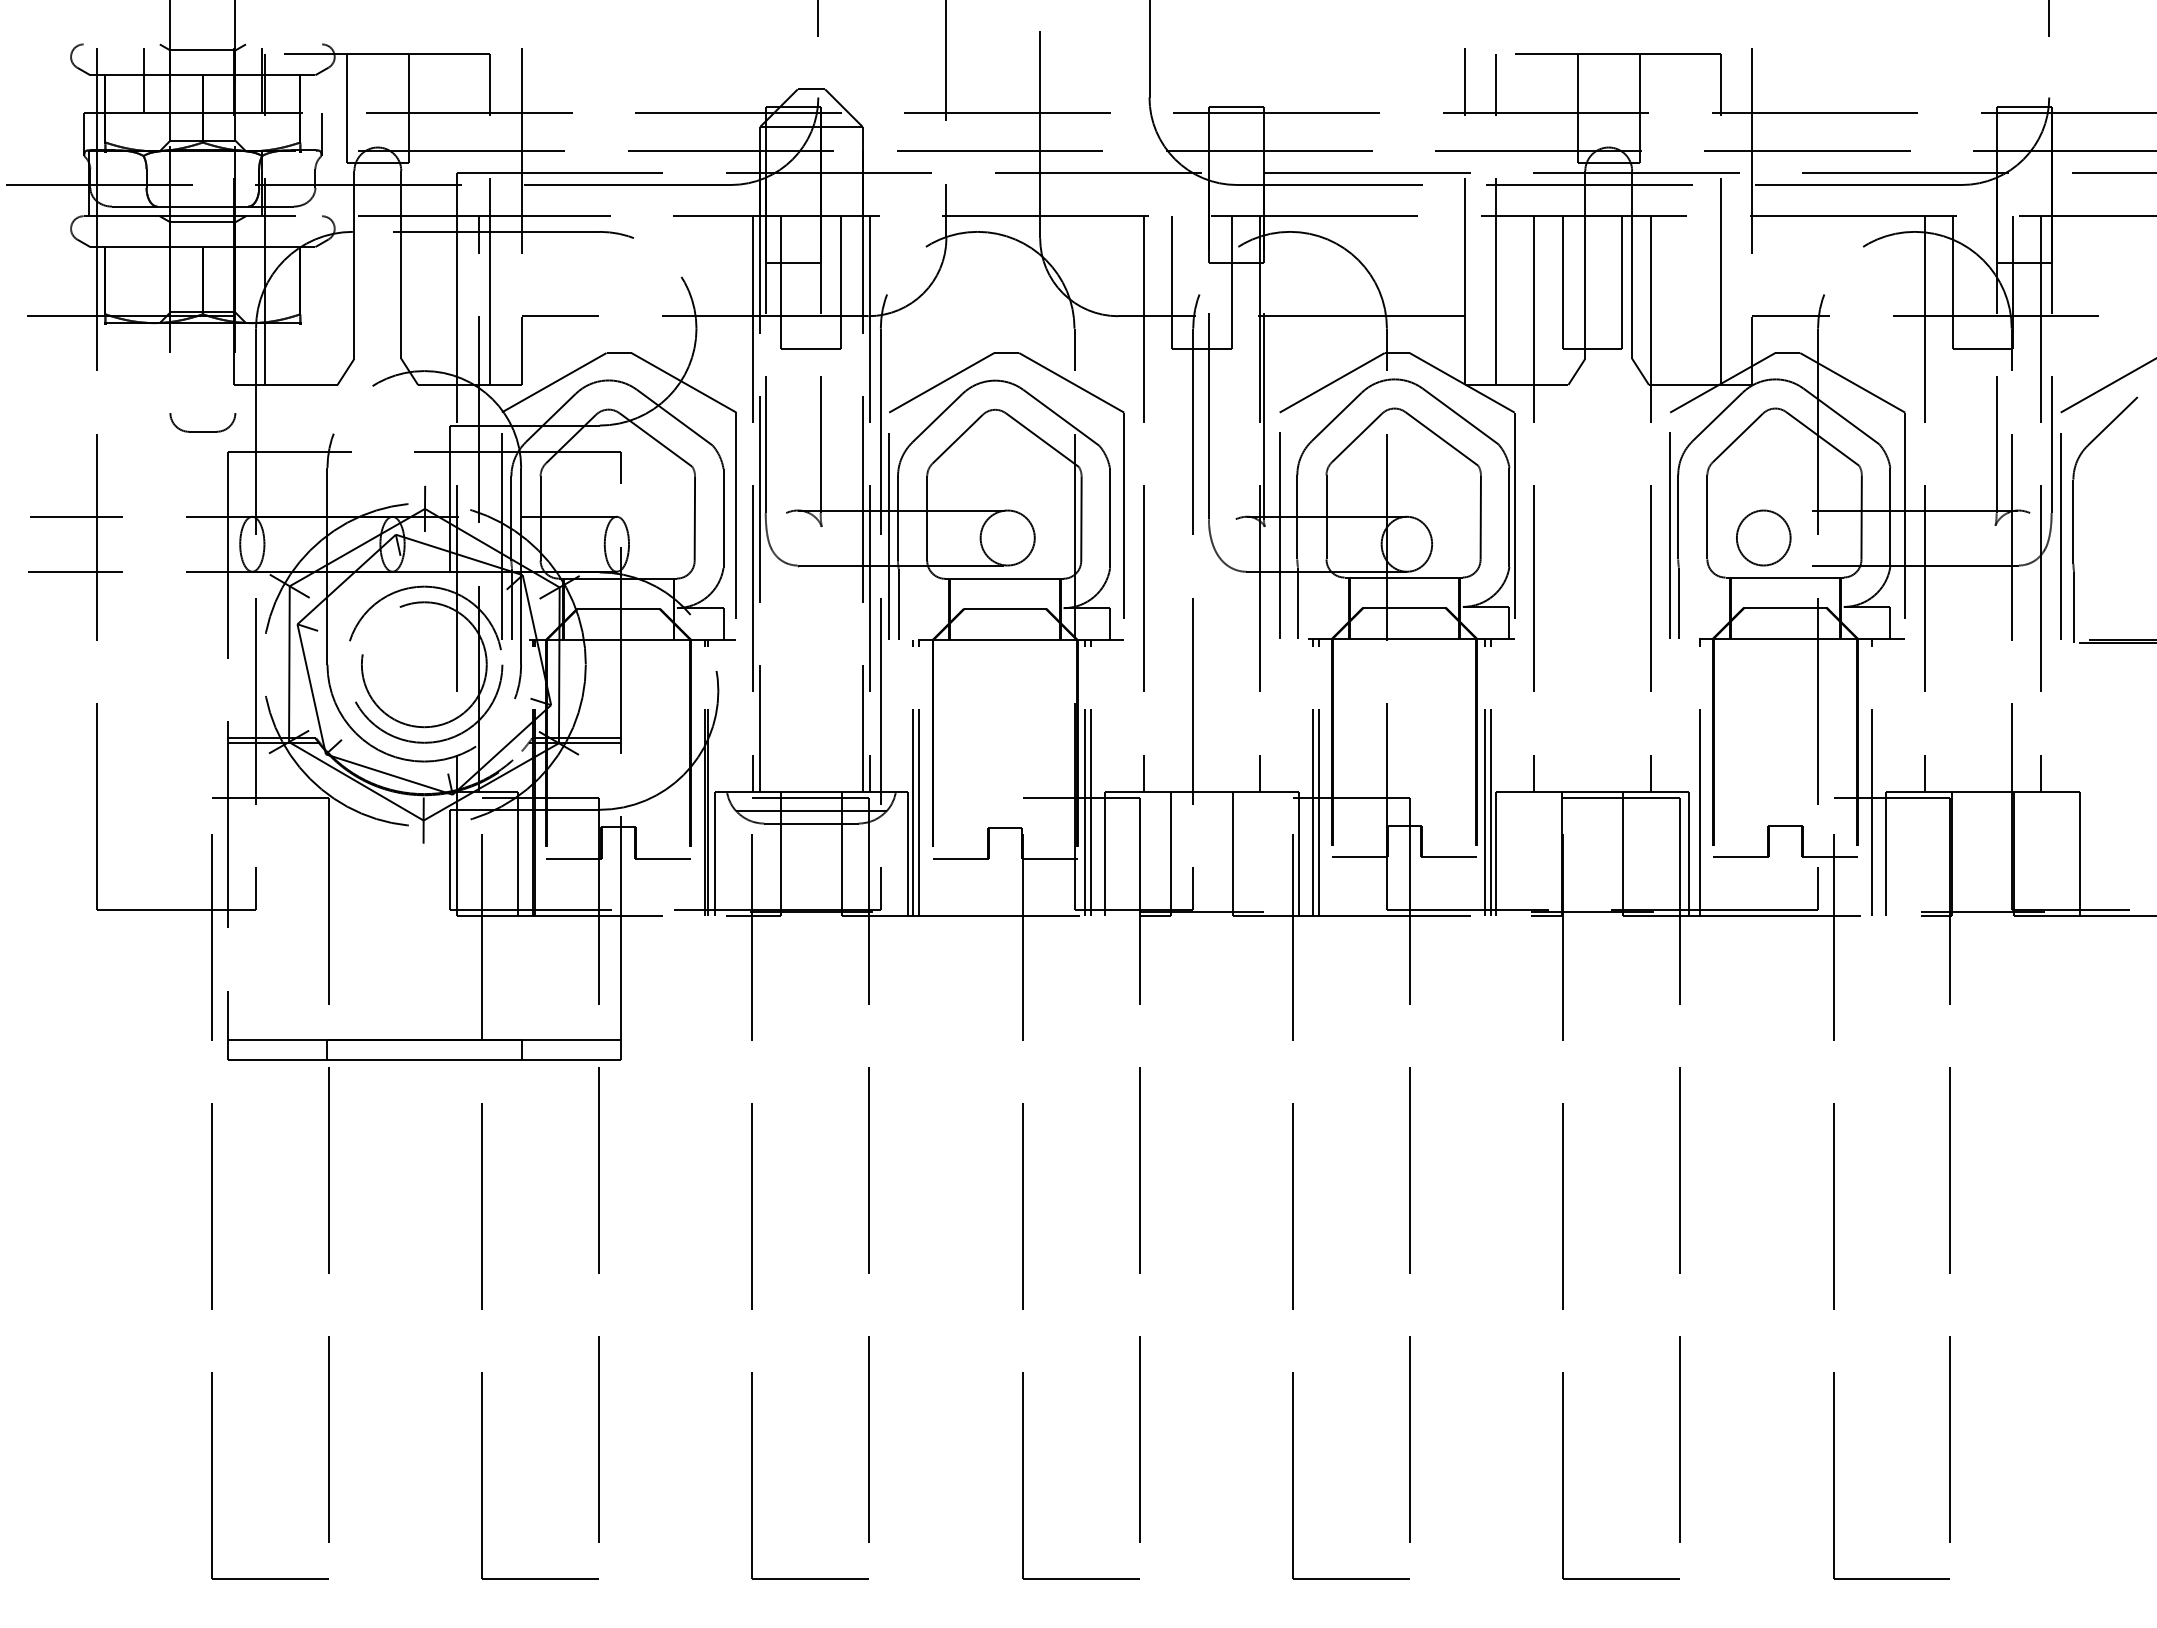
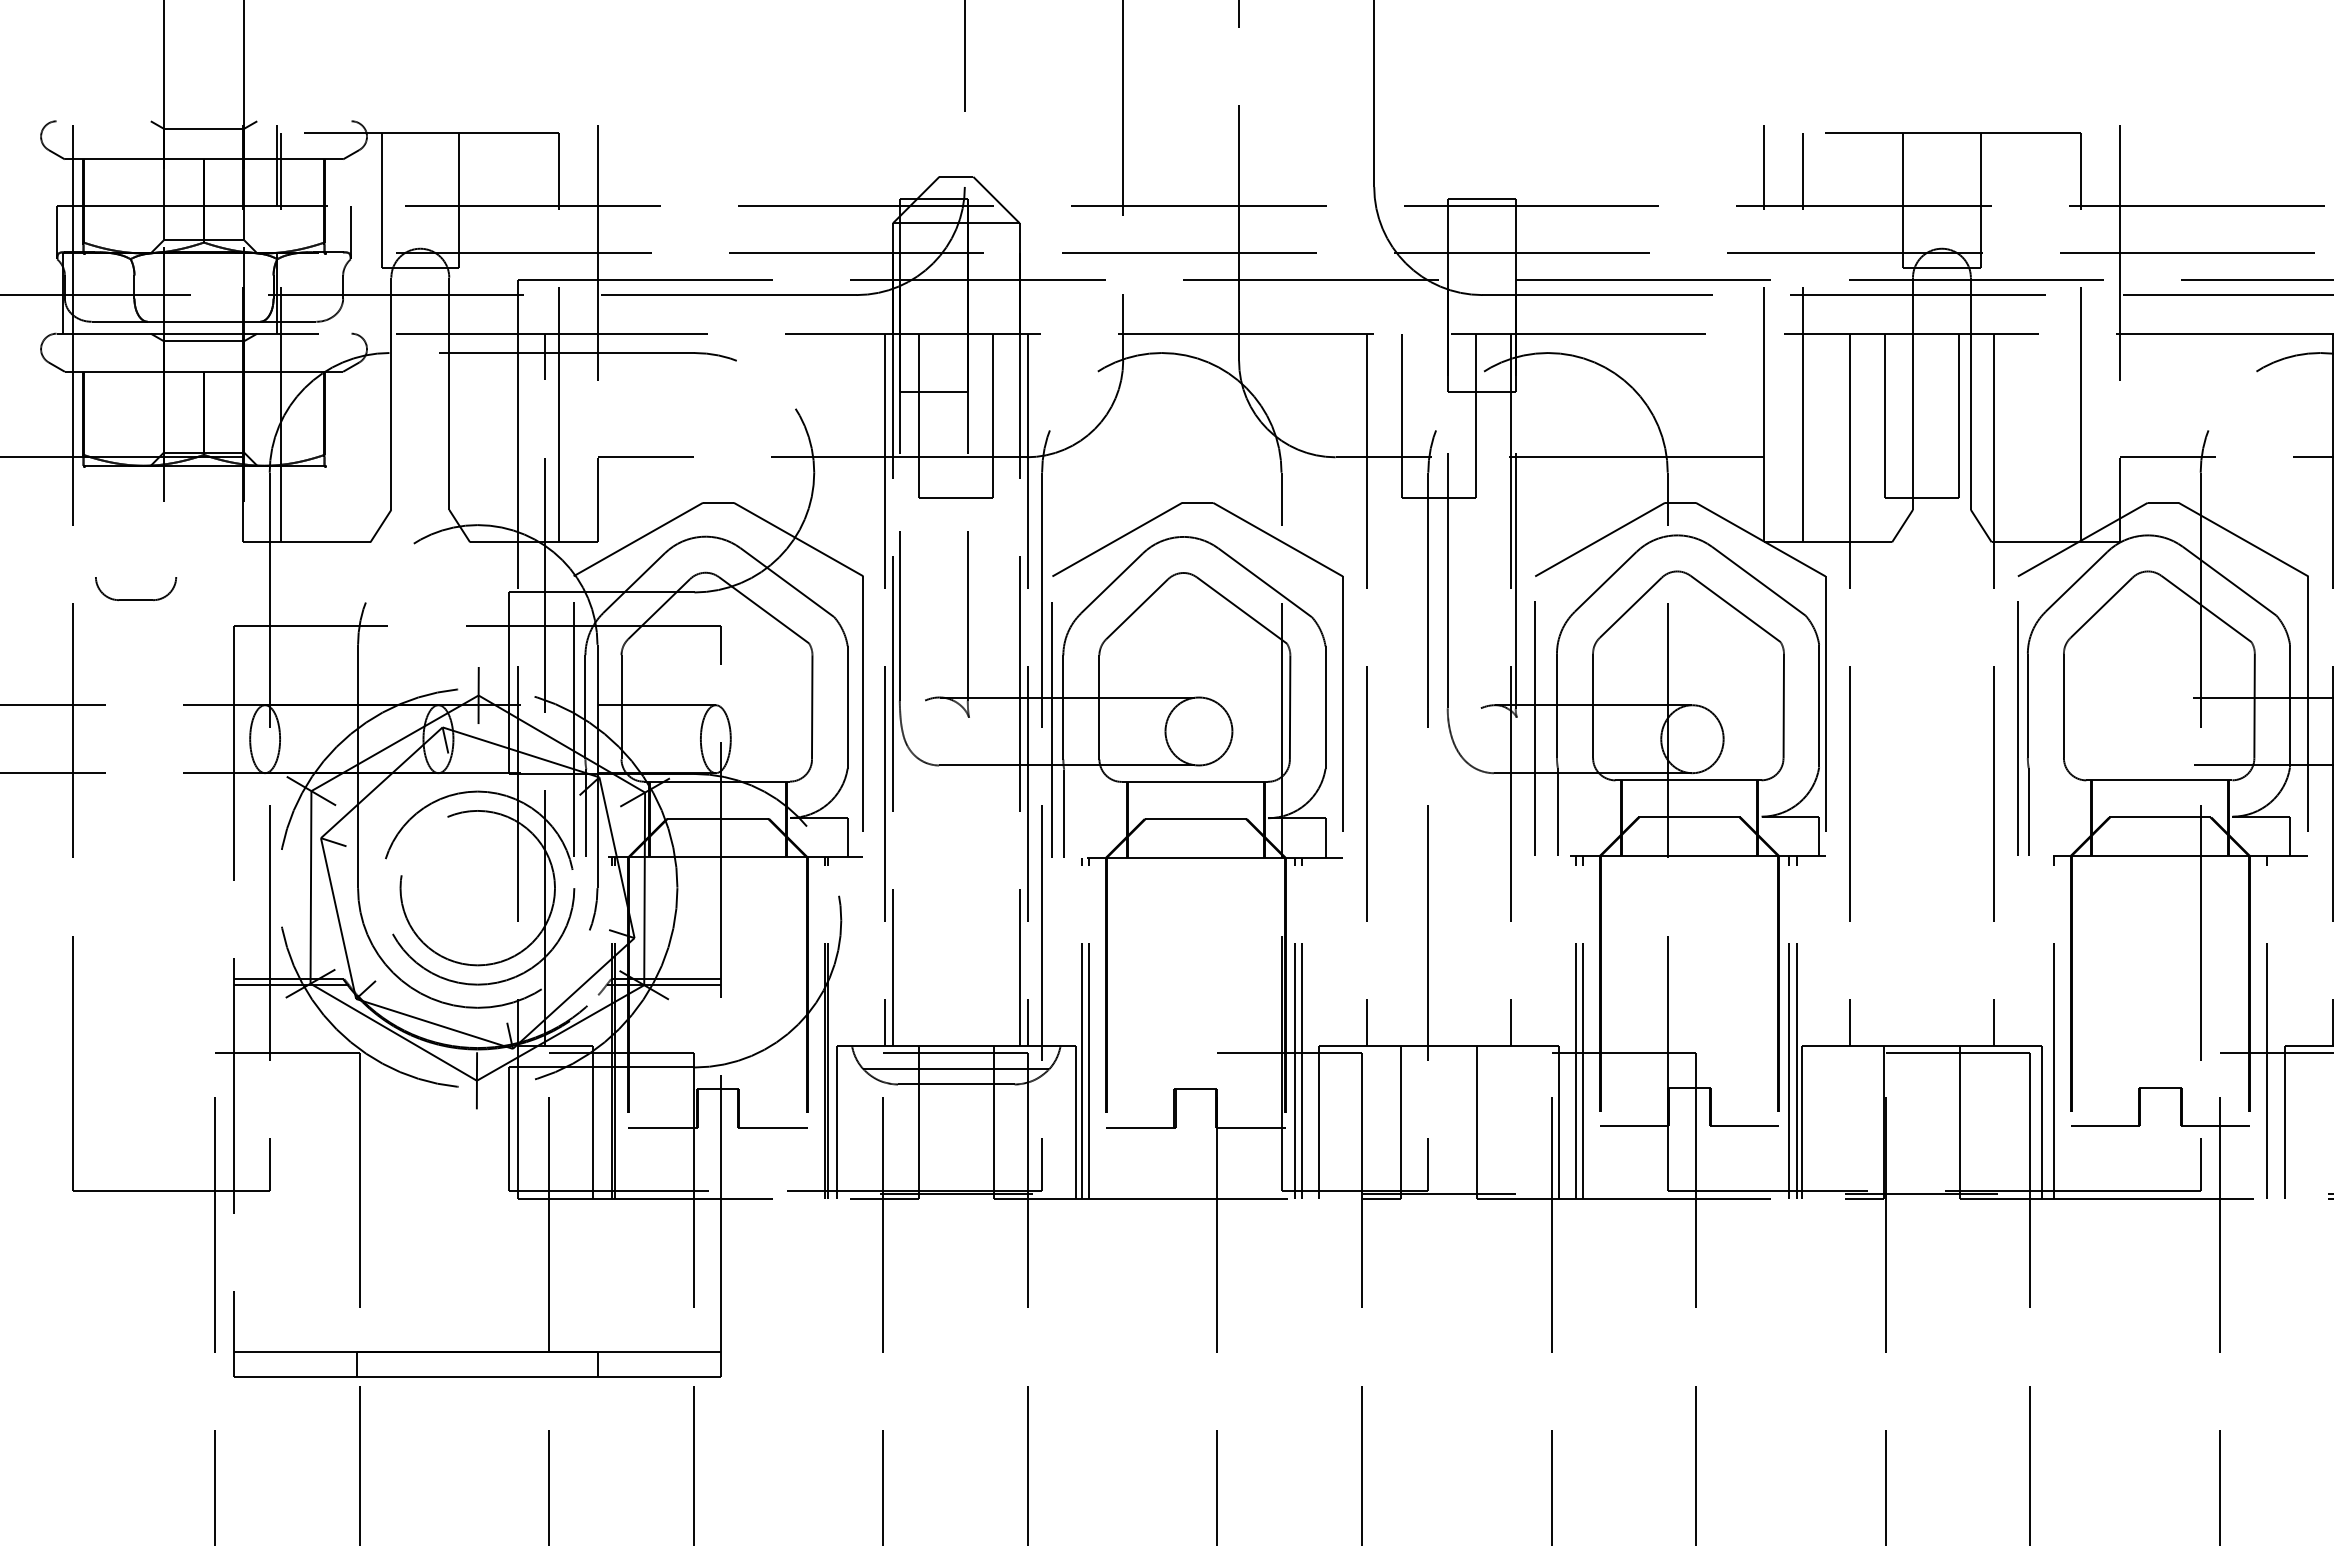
line: (143, 79) -> (130, 164), removed
part: (202, 431) -> (135, 599), moved
part: (1763, 537) -> (2133, 730), removed

